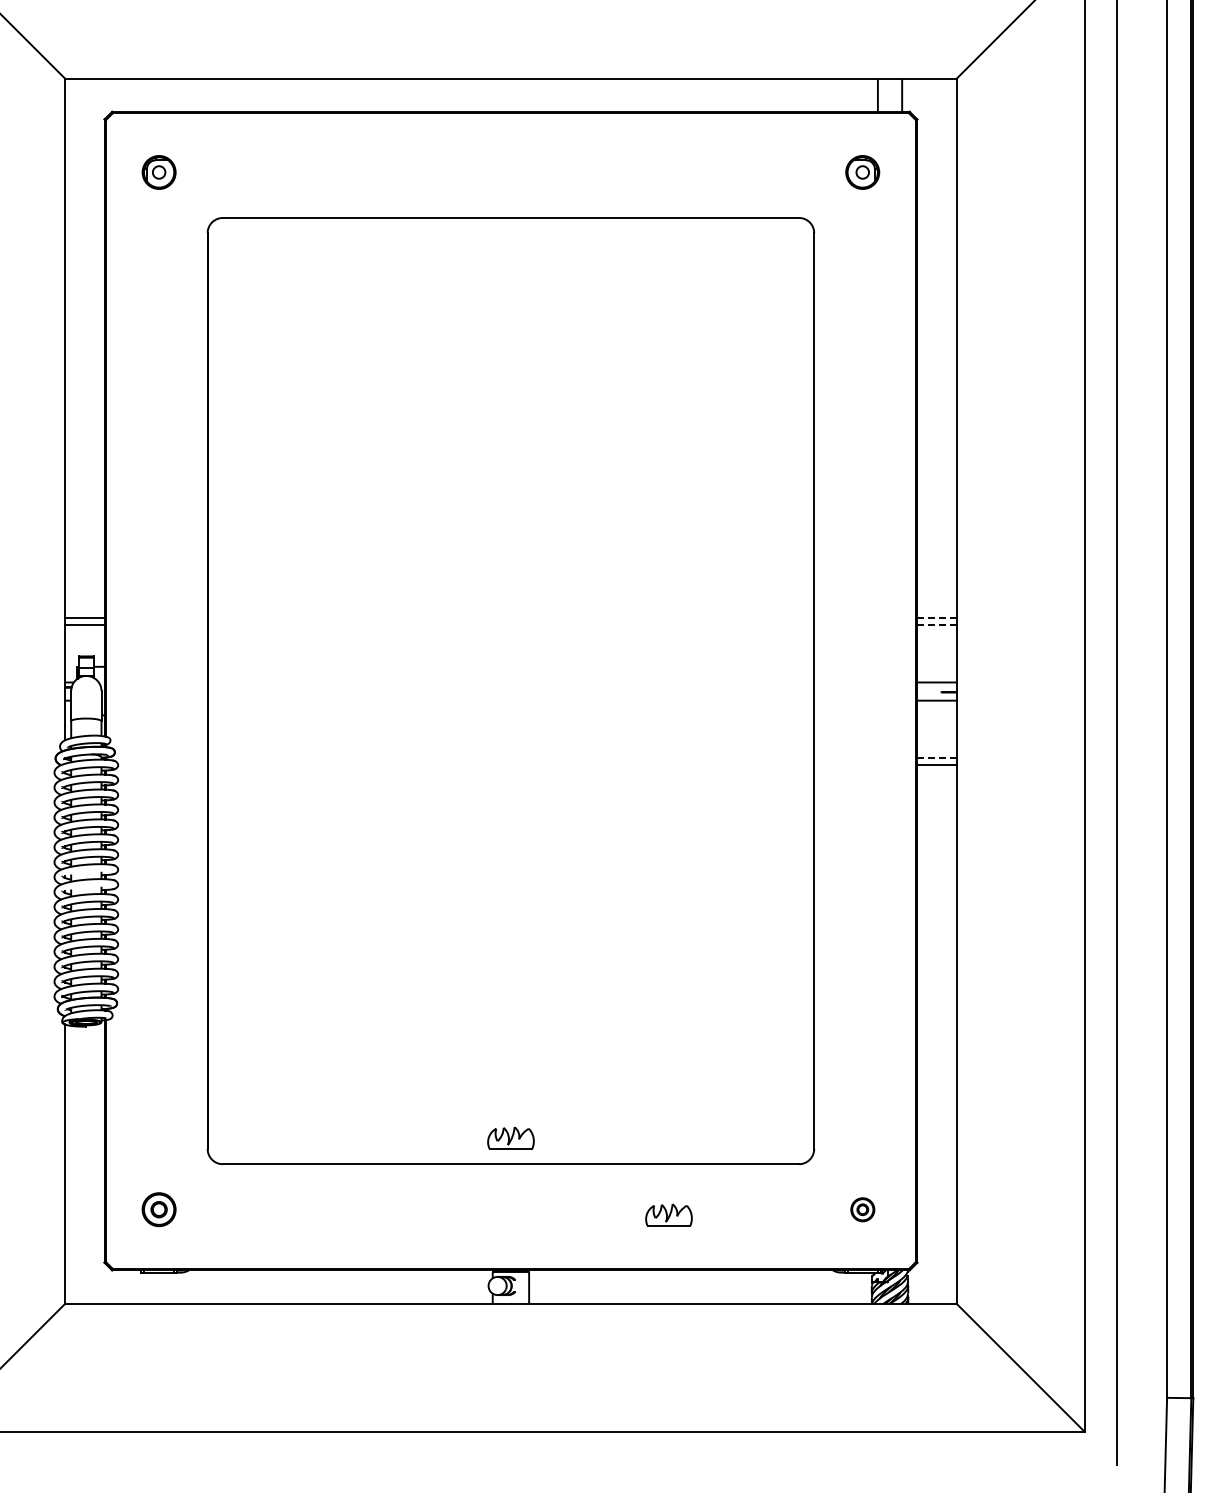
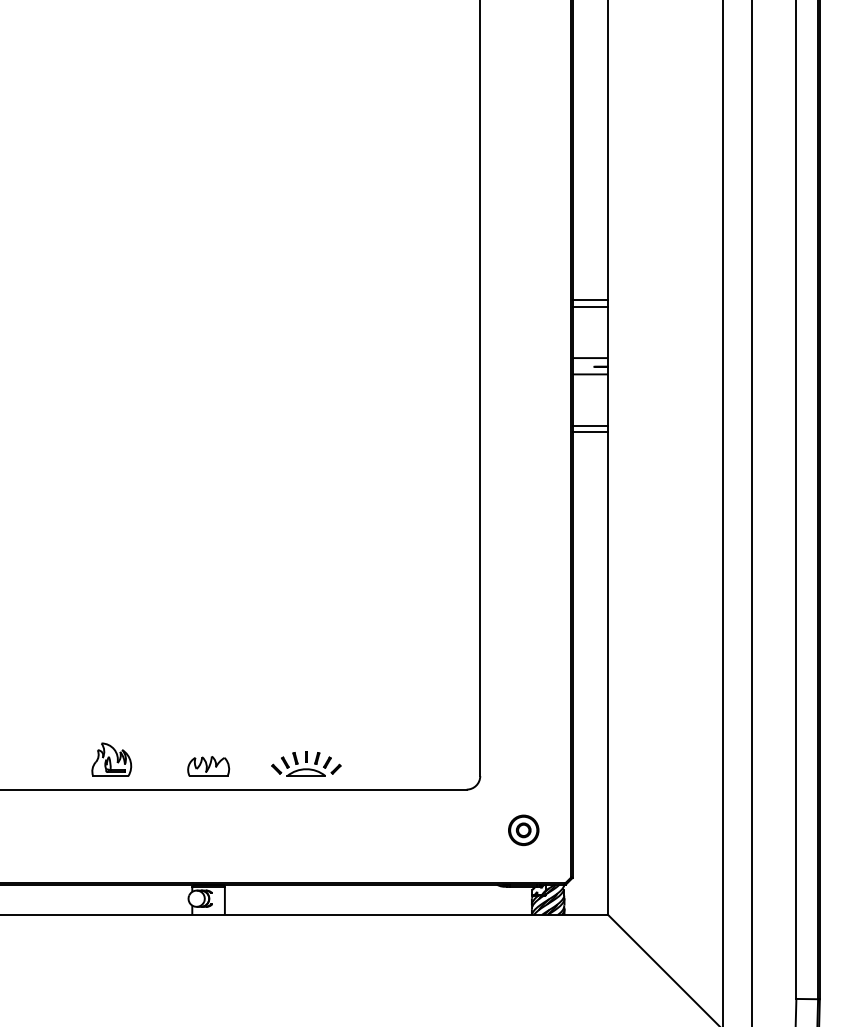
line: (937, 618) -> (590, 300), dashed -> solid
line: (937, 625) -> (590, 307), dashed -> solid
line: (937, 757) -> (590, 425), dashed -> solid
part: (402, 1130) -> (111, 759), added
part: (619, 1135) -> (305, 763), added
part: (862, 1209) -> (523, 830), size x1.43
part: (668, 1214) -> (349, 834), removed

